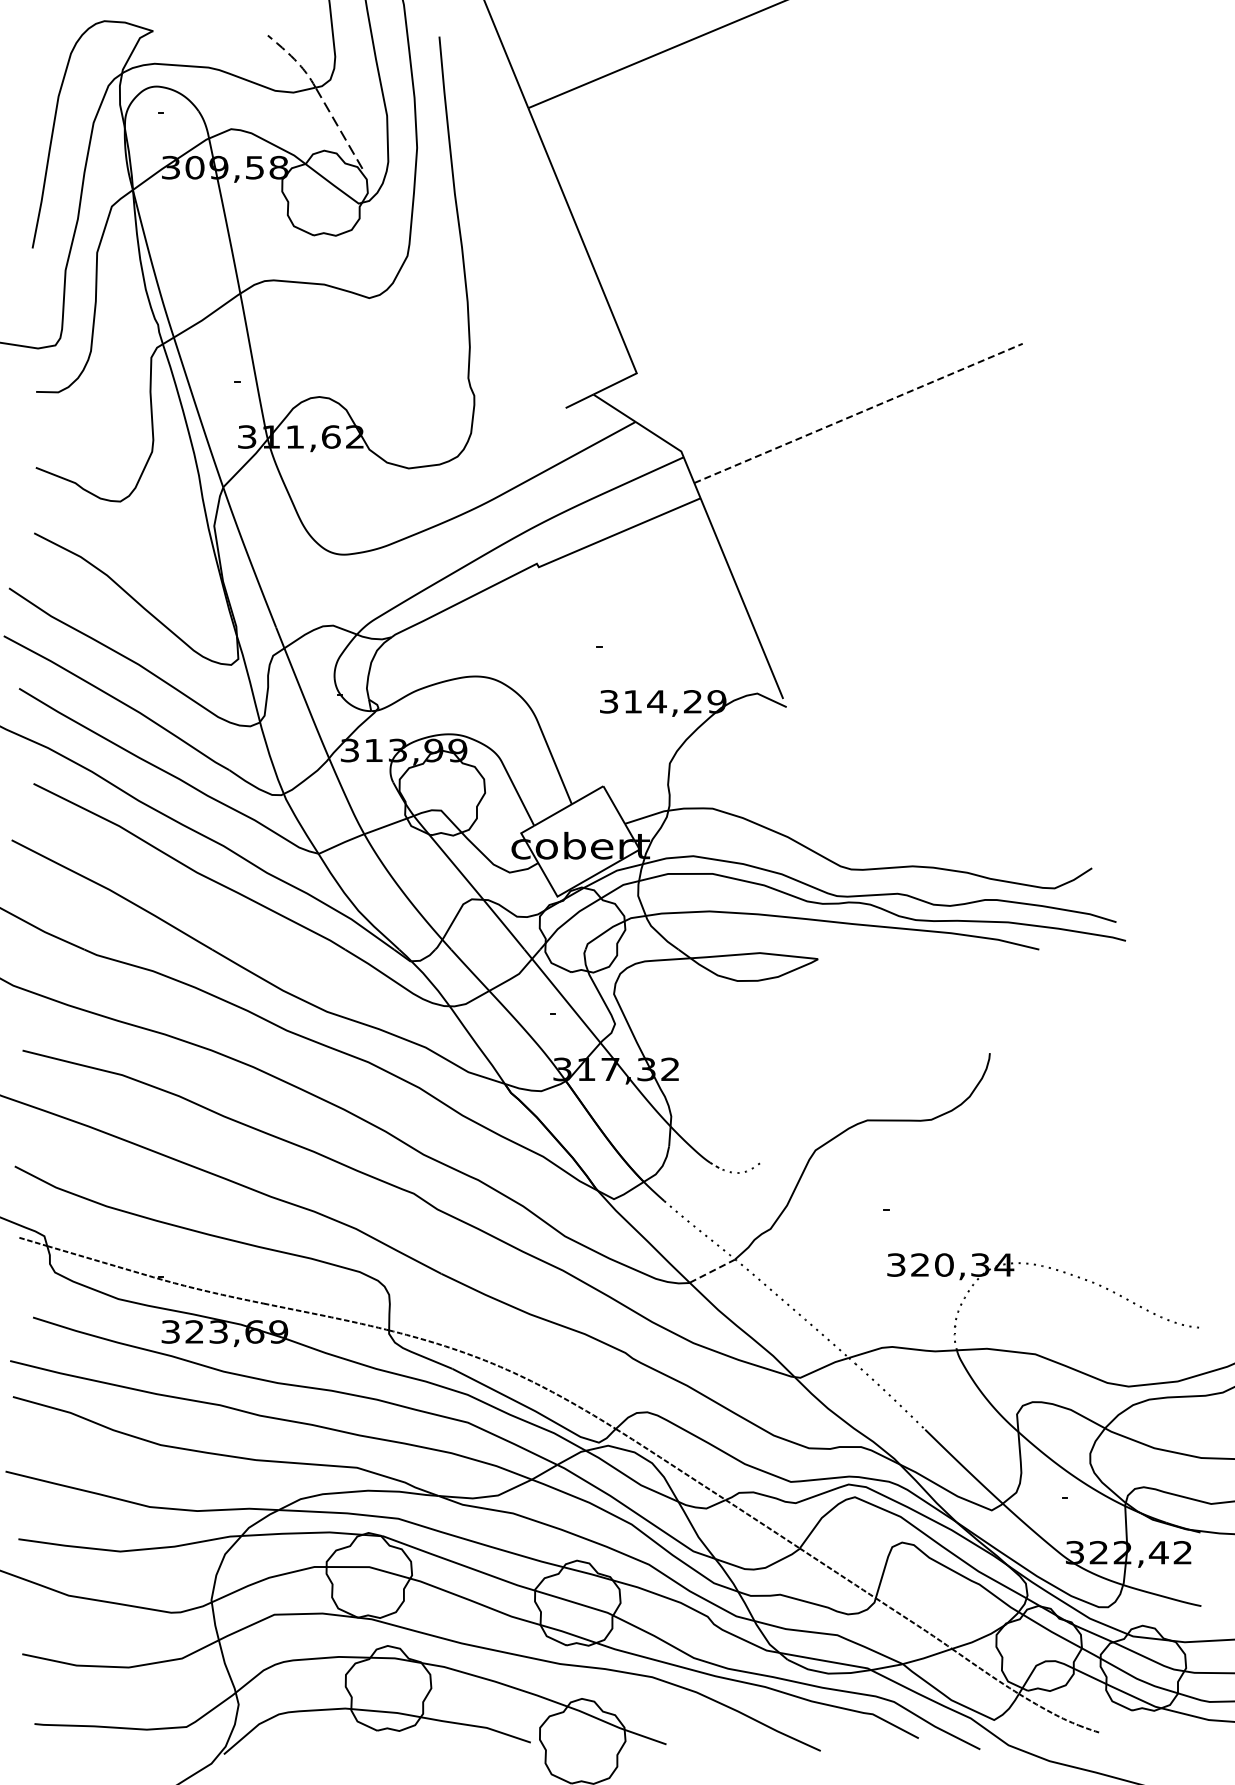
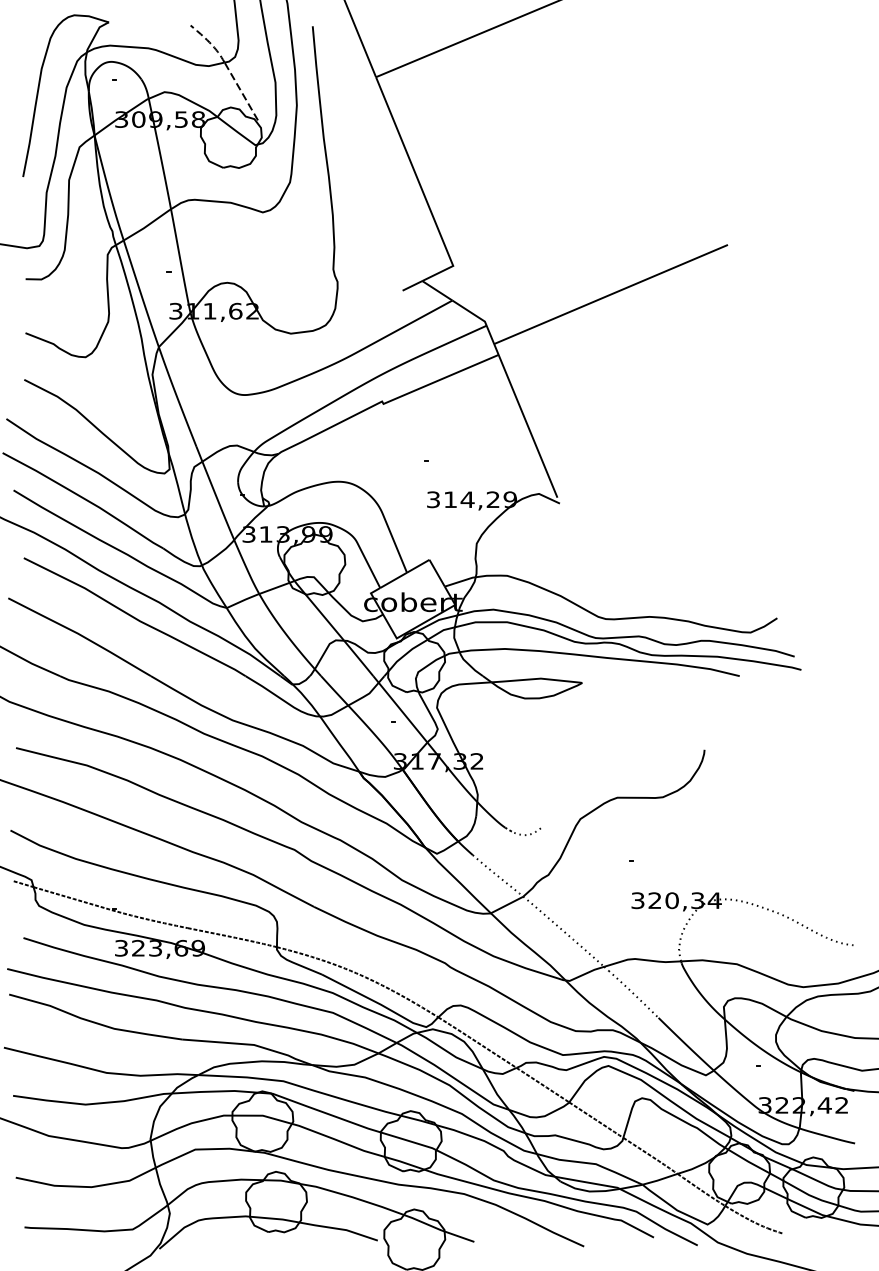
line: (858, 413) -> (611, 294), dashed -> solid
line: (712, 1271) -> (507, 905), dashed -> solid

